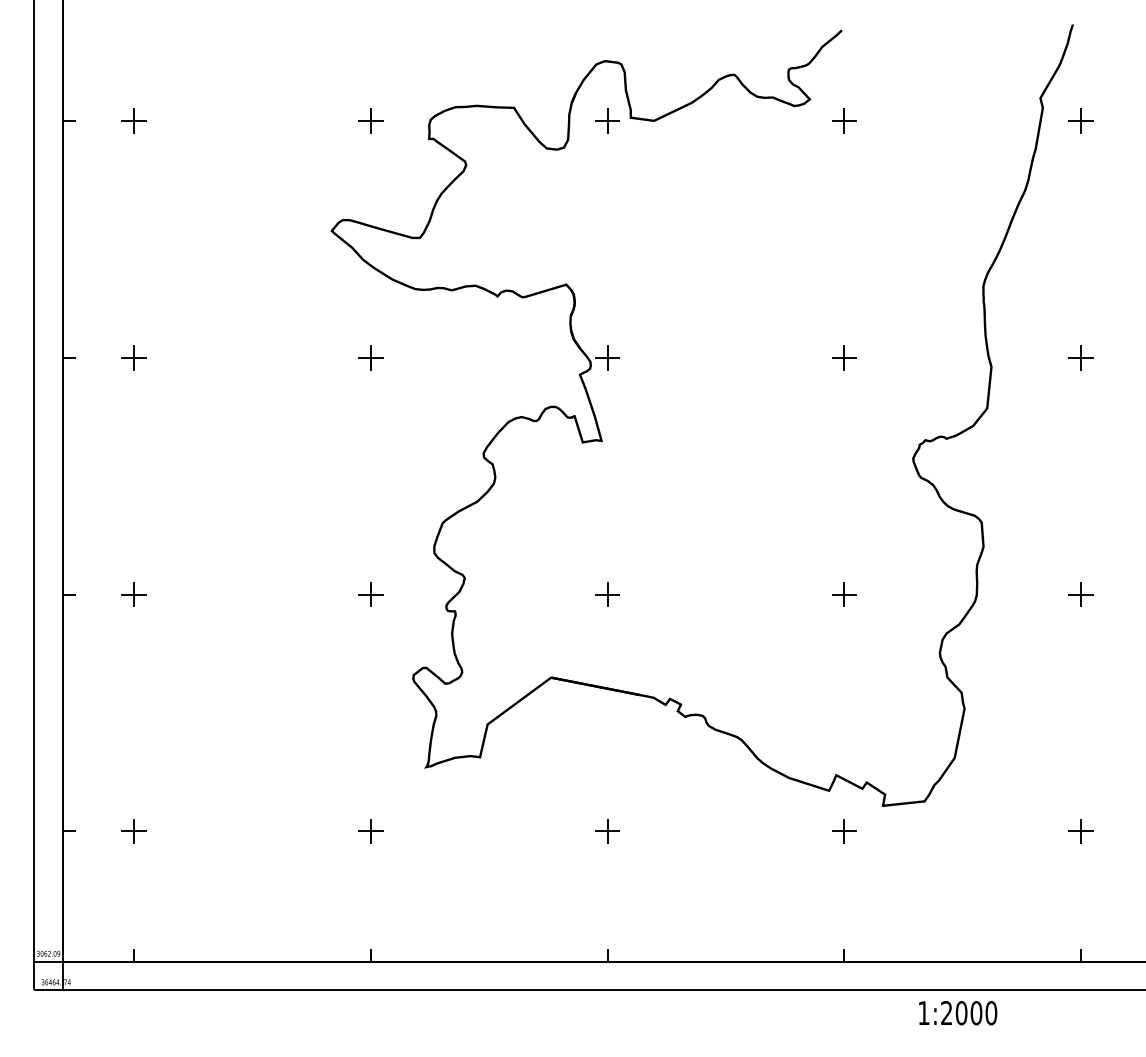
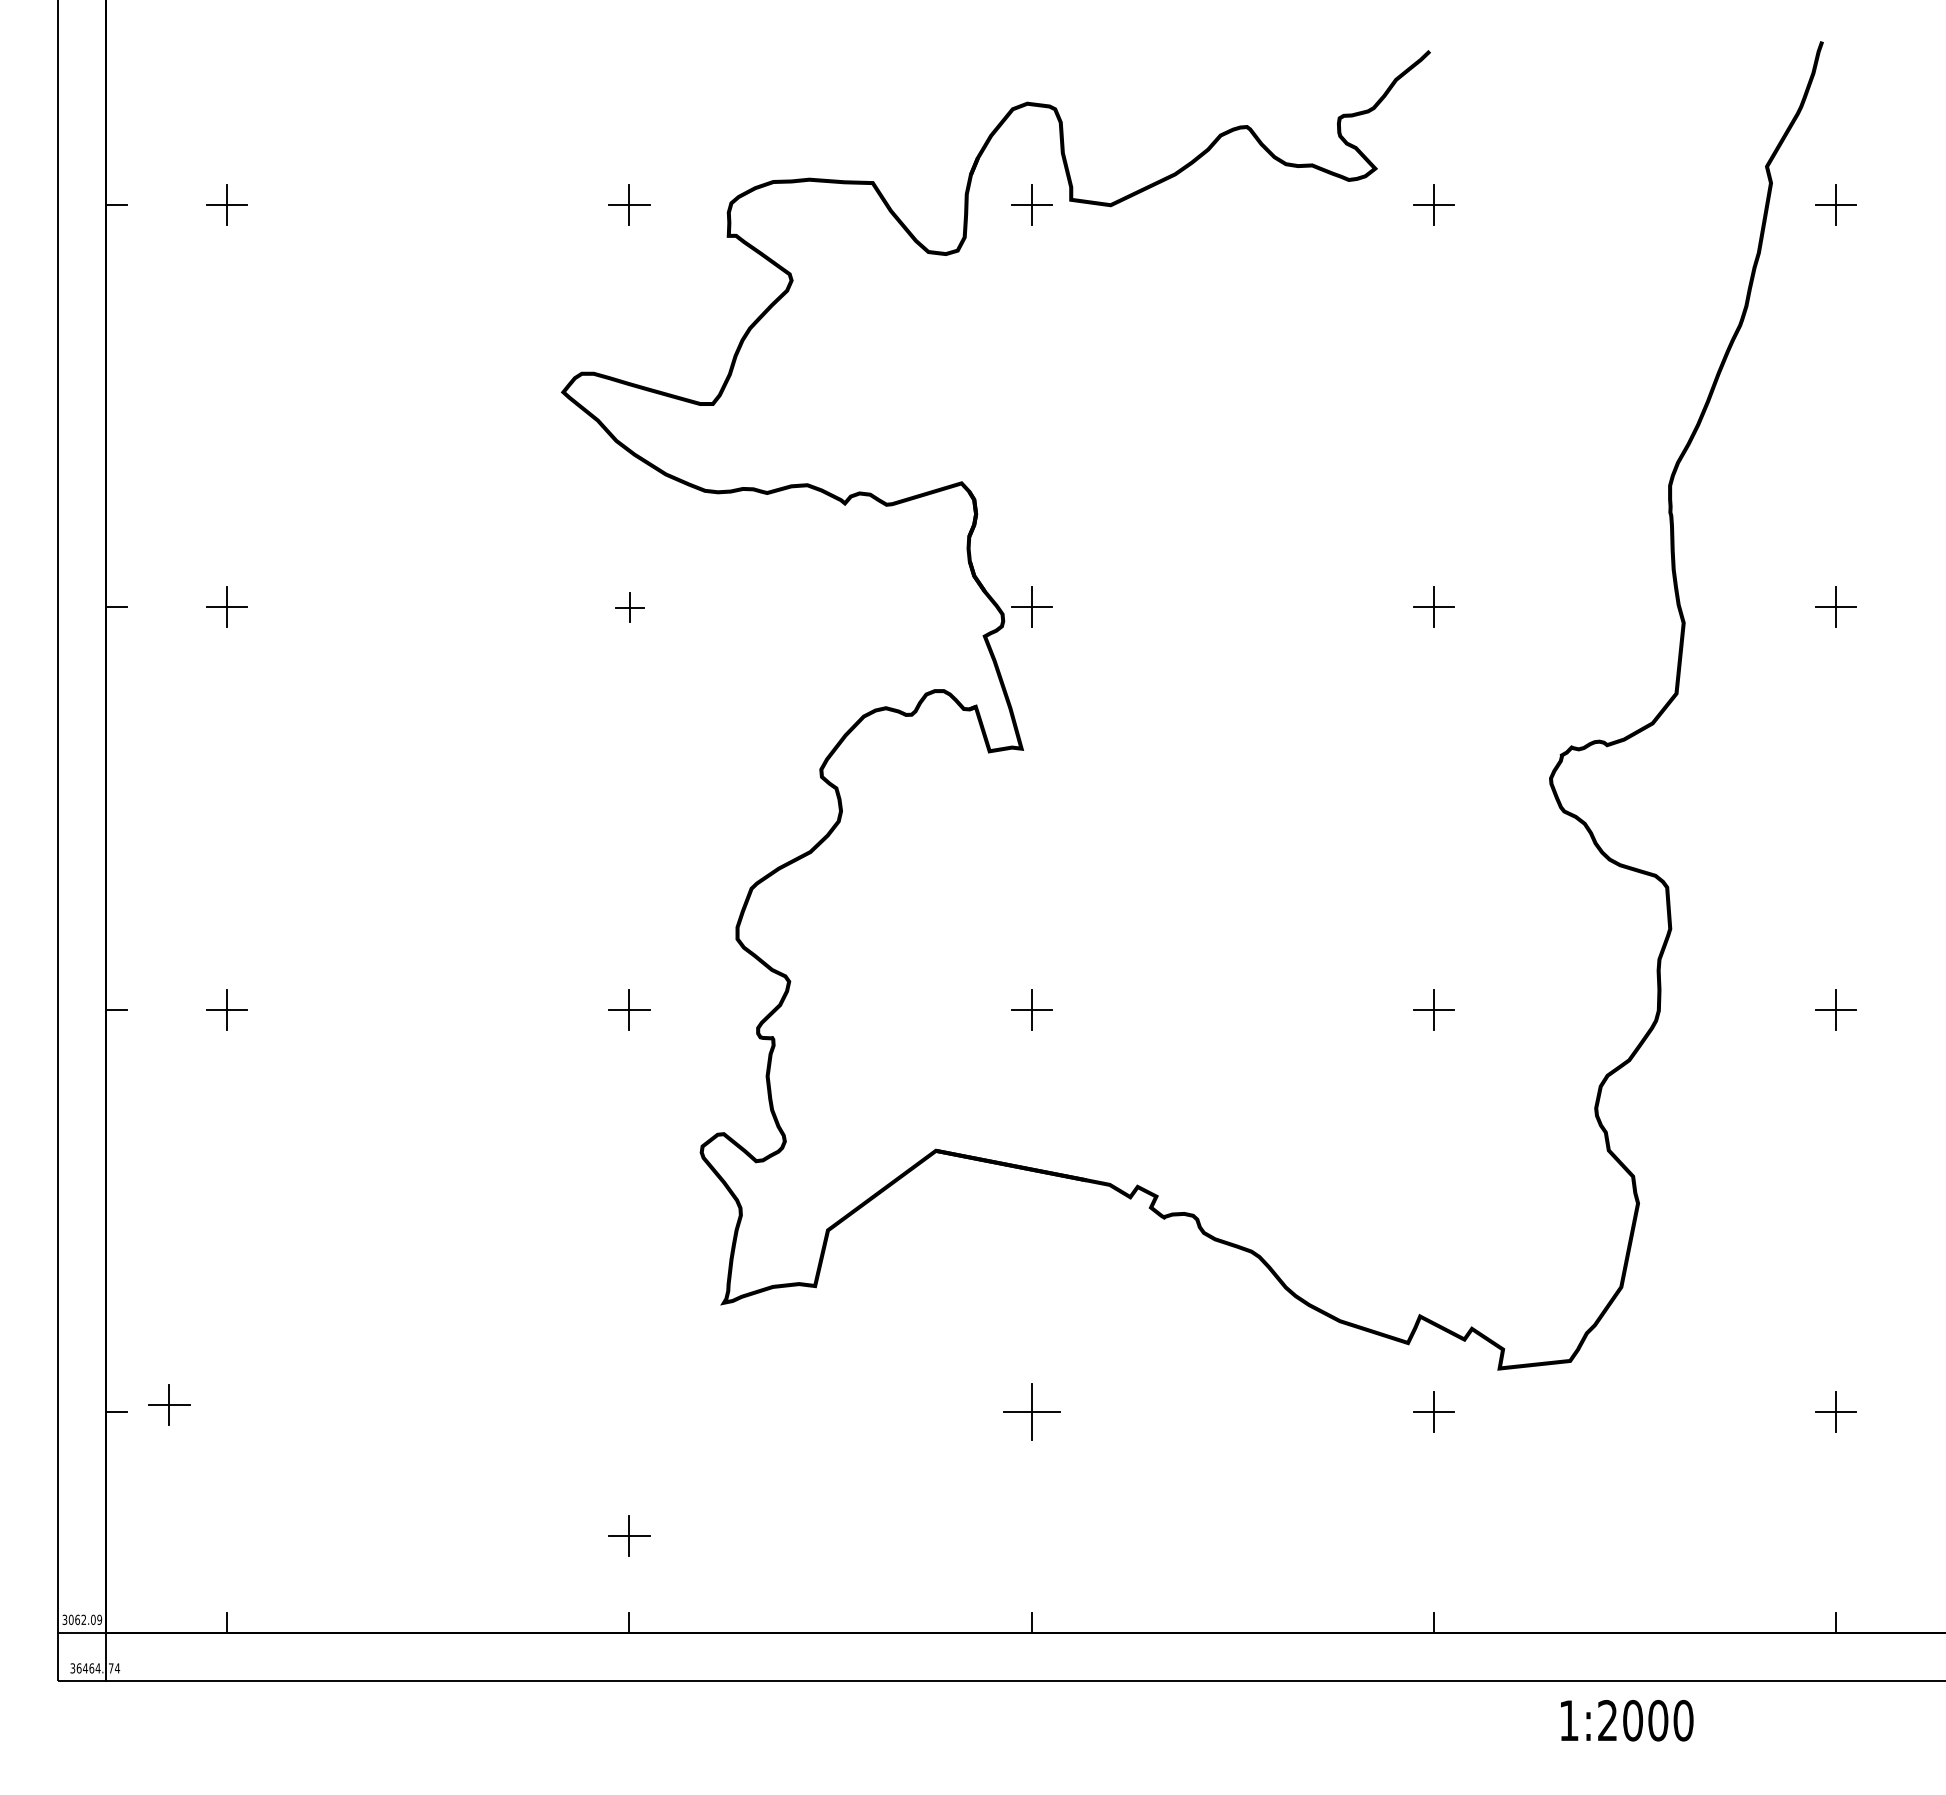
part: (370, 357) -> (629, 607), size x0.7
part: (133, 831) -> (168, 1405), moved
part: (370, 831) -> (629, 1536), moved
part: (607, 831) -> (1031, 1412), size x1.4

